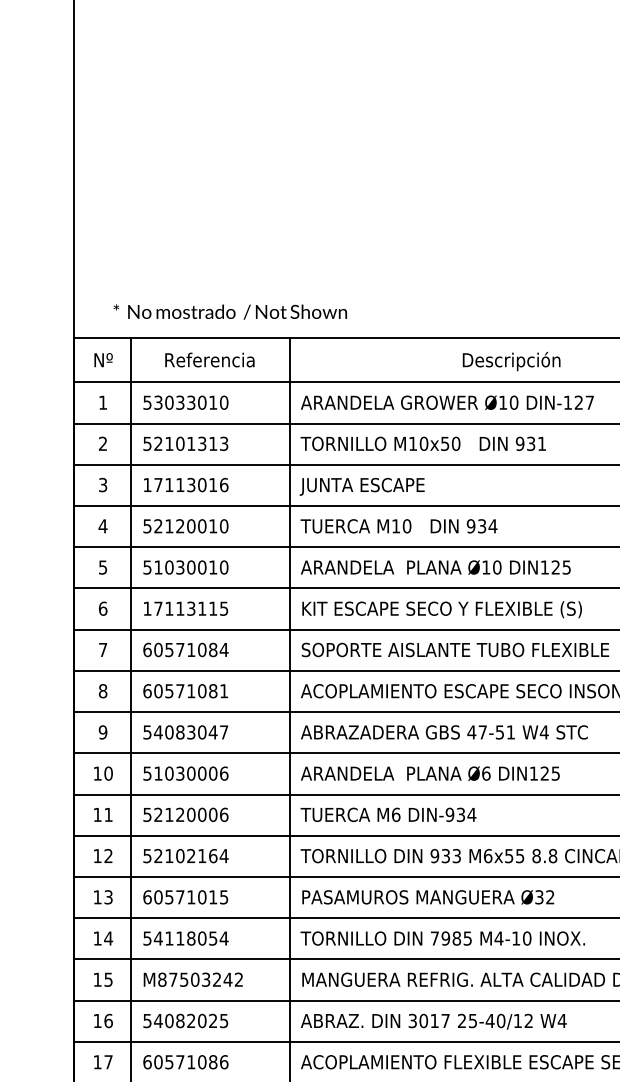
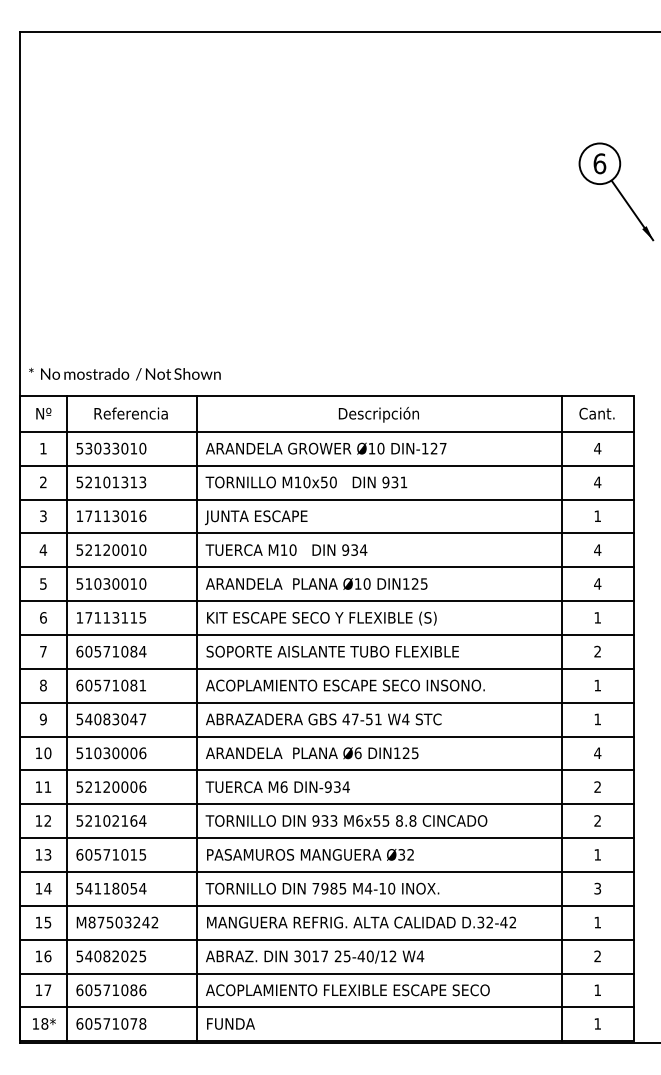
text: (229, 311) -> (124, 373), moved

